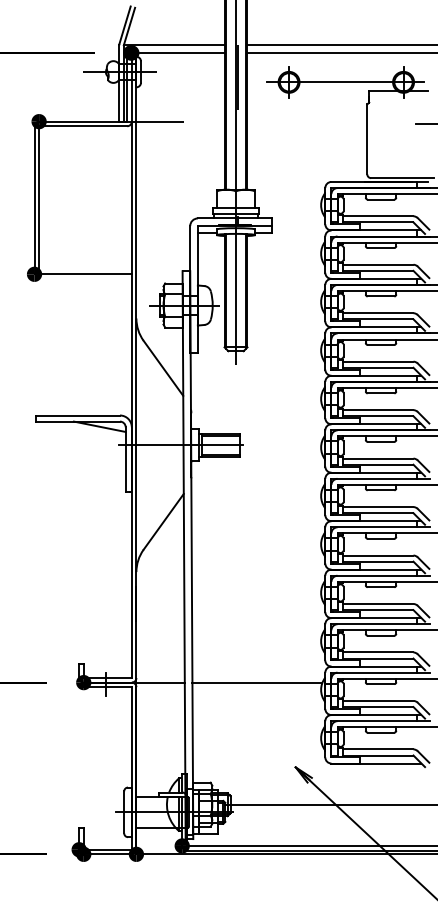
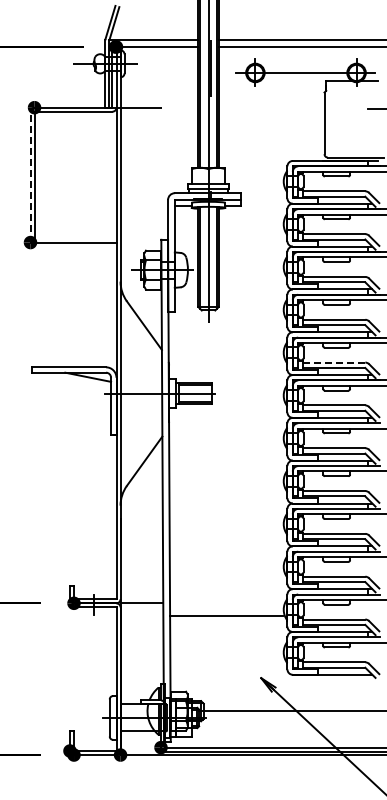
line: (34, 199) -> (30, 176), solid -> dashed
line: (378, 410) -> (334, 362), solid -> dashed
line: (256, 682) -> (226, 616), moved

